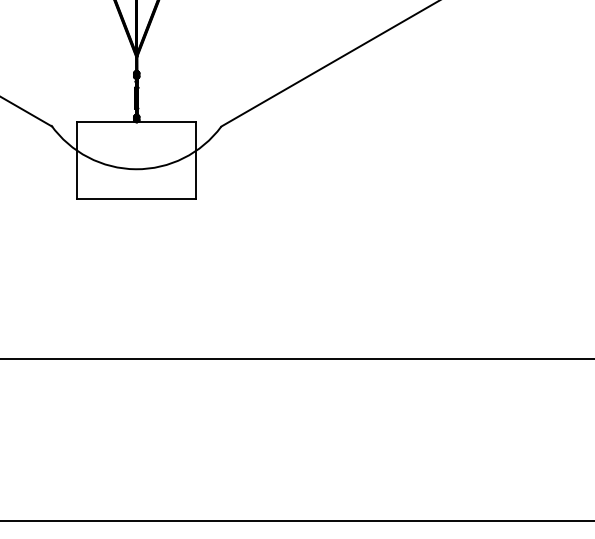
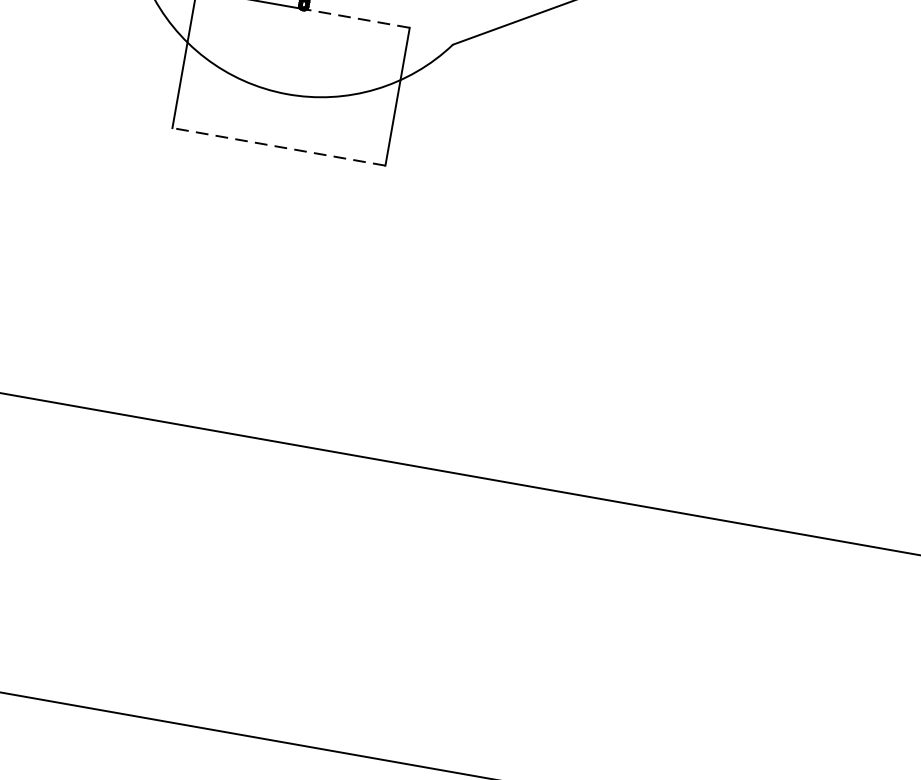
line: (167, 121) -> (358, 18), solid -> dashed
line: (136, 198) -> (278, 146), solid -> dashed

